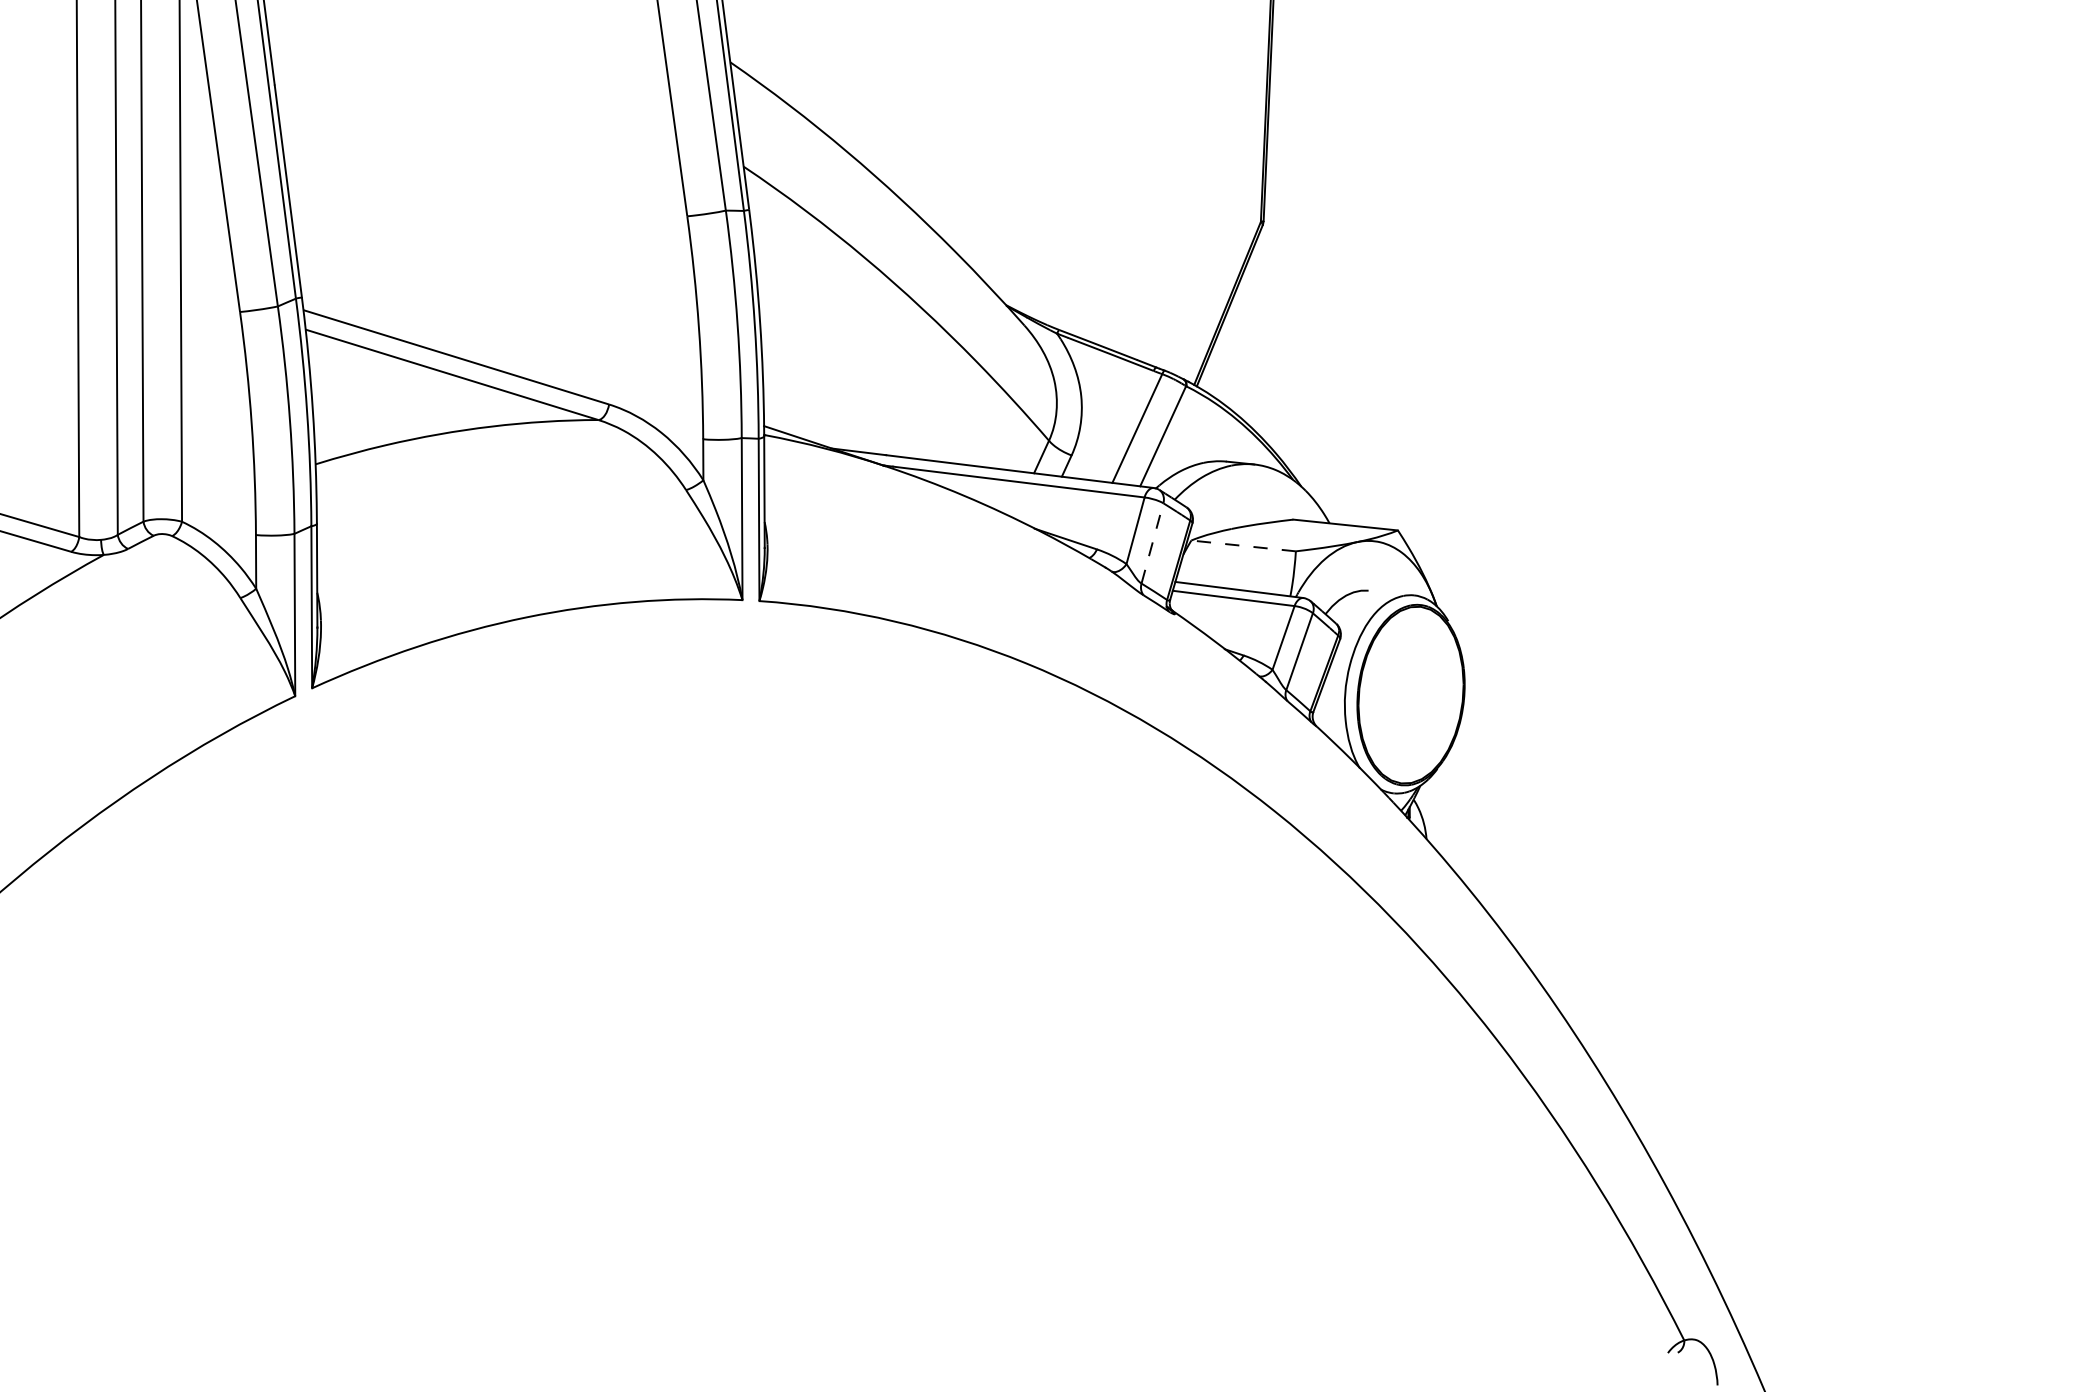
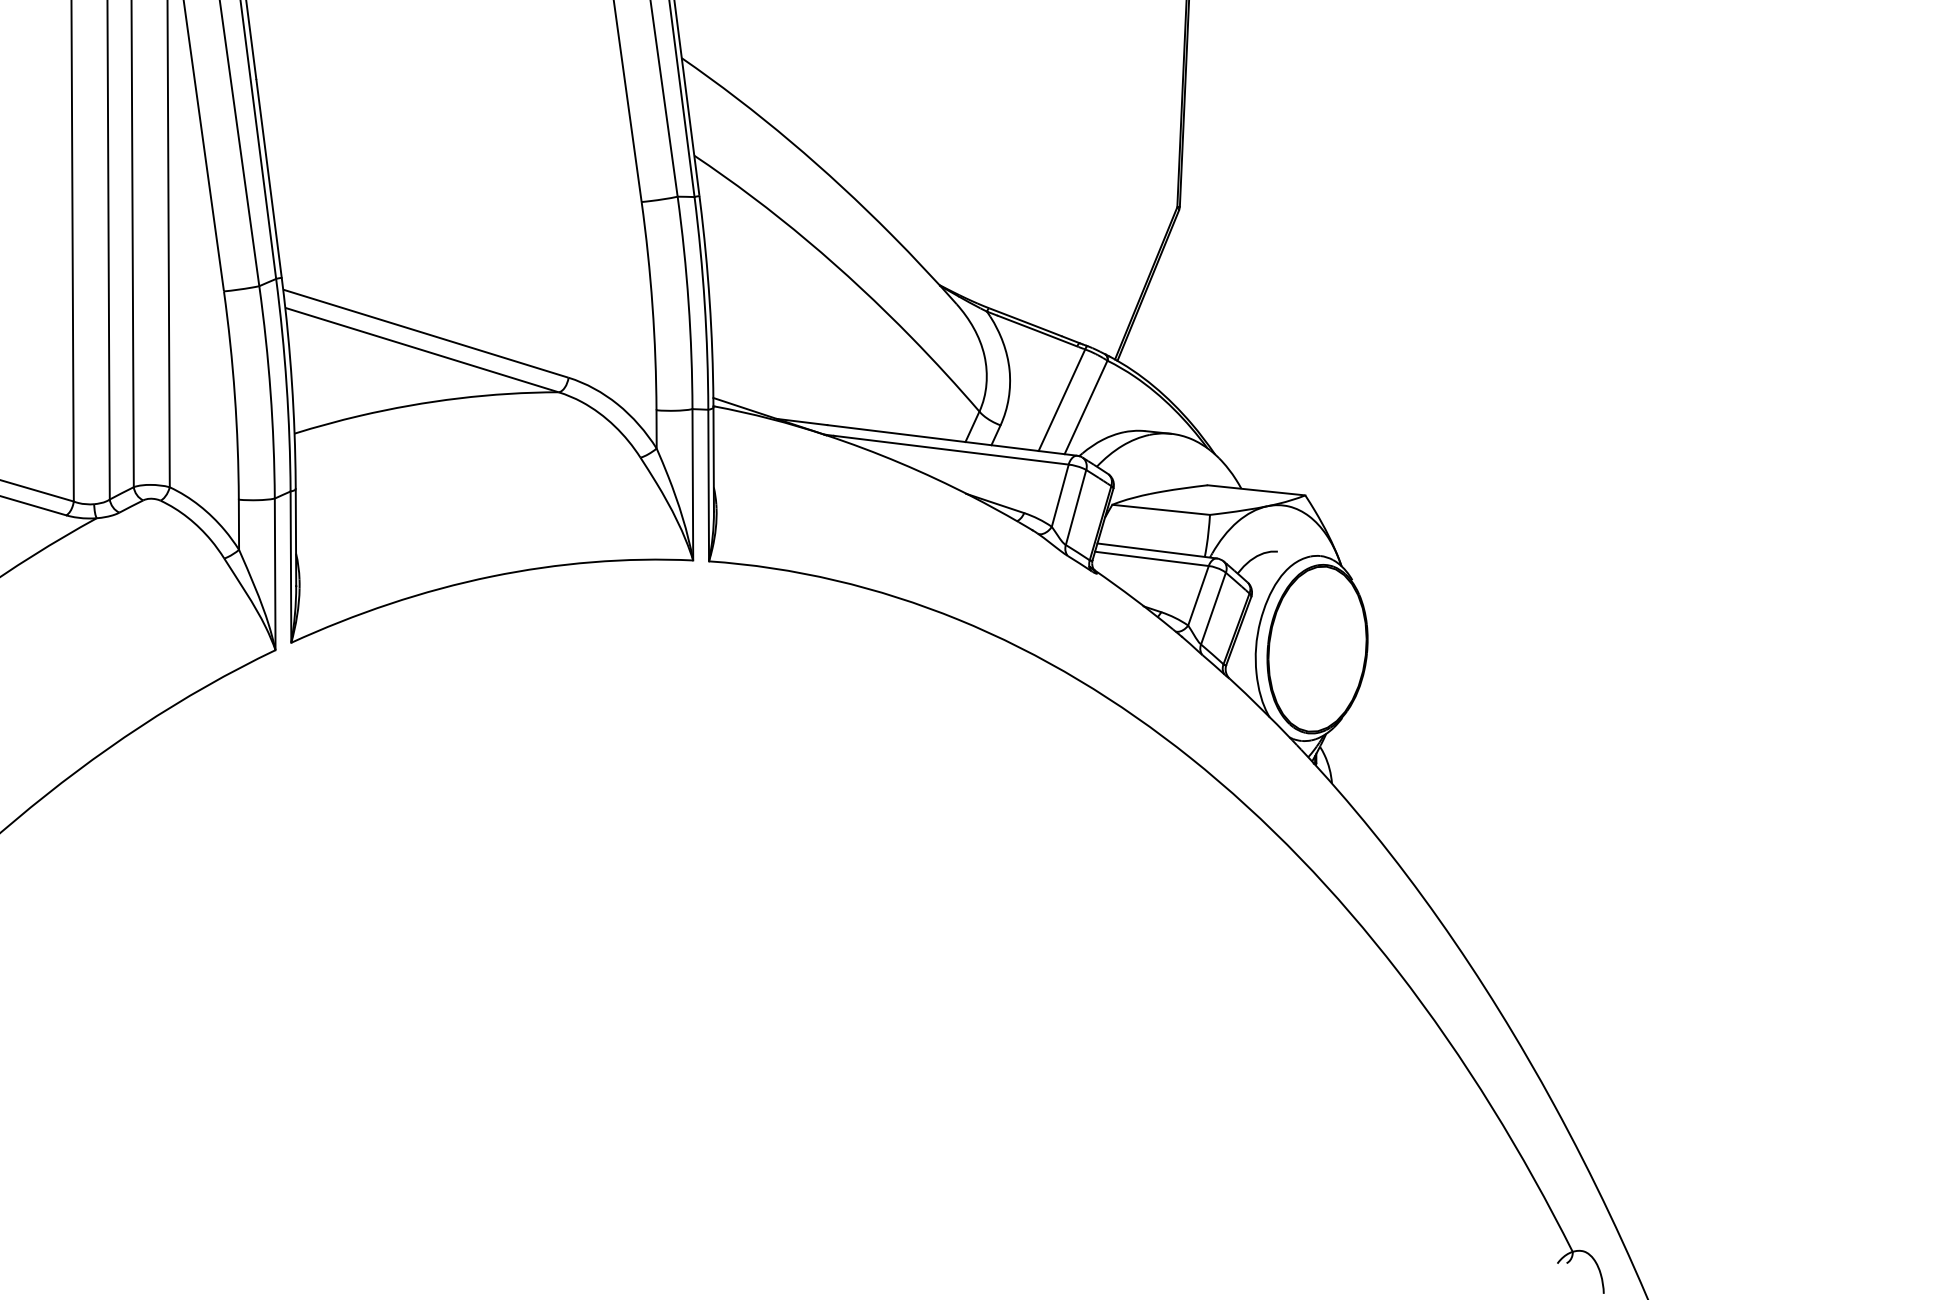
line: (1152, 543) -> (1076, 507), dashed -> solid
line: (1242, 545) -> (1160, 509), dashed -> solid

